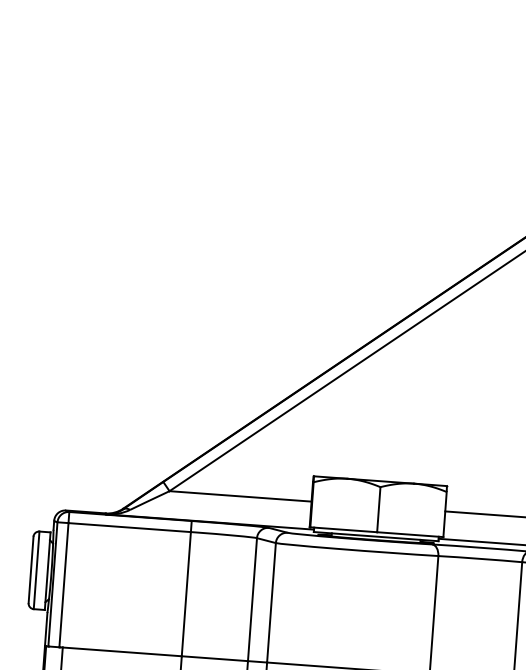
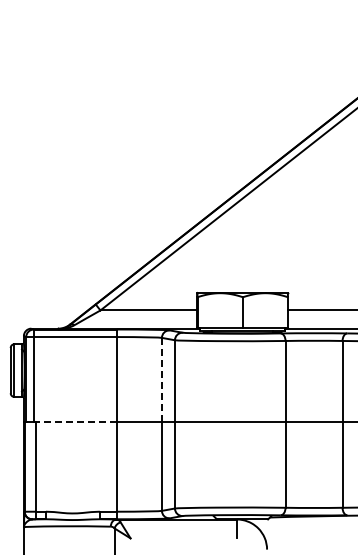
line: (251, 599) -> (161, 379), solid -> dashed
line: (120, 651) -> (75, 421), solid -> dashed

